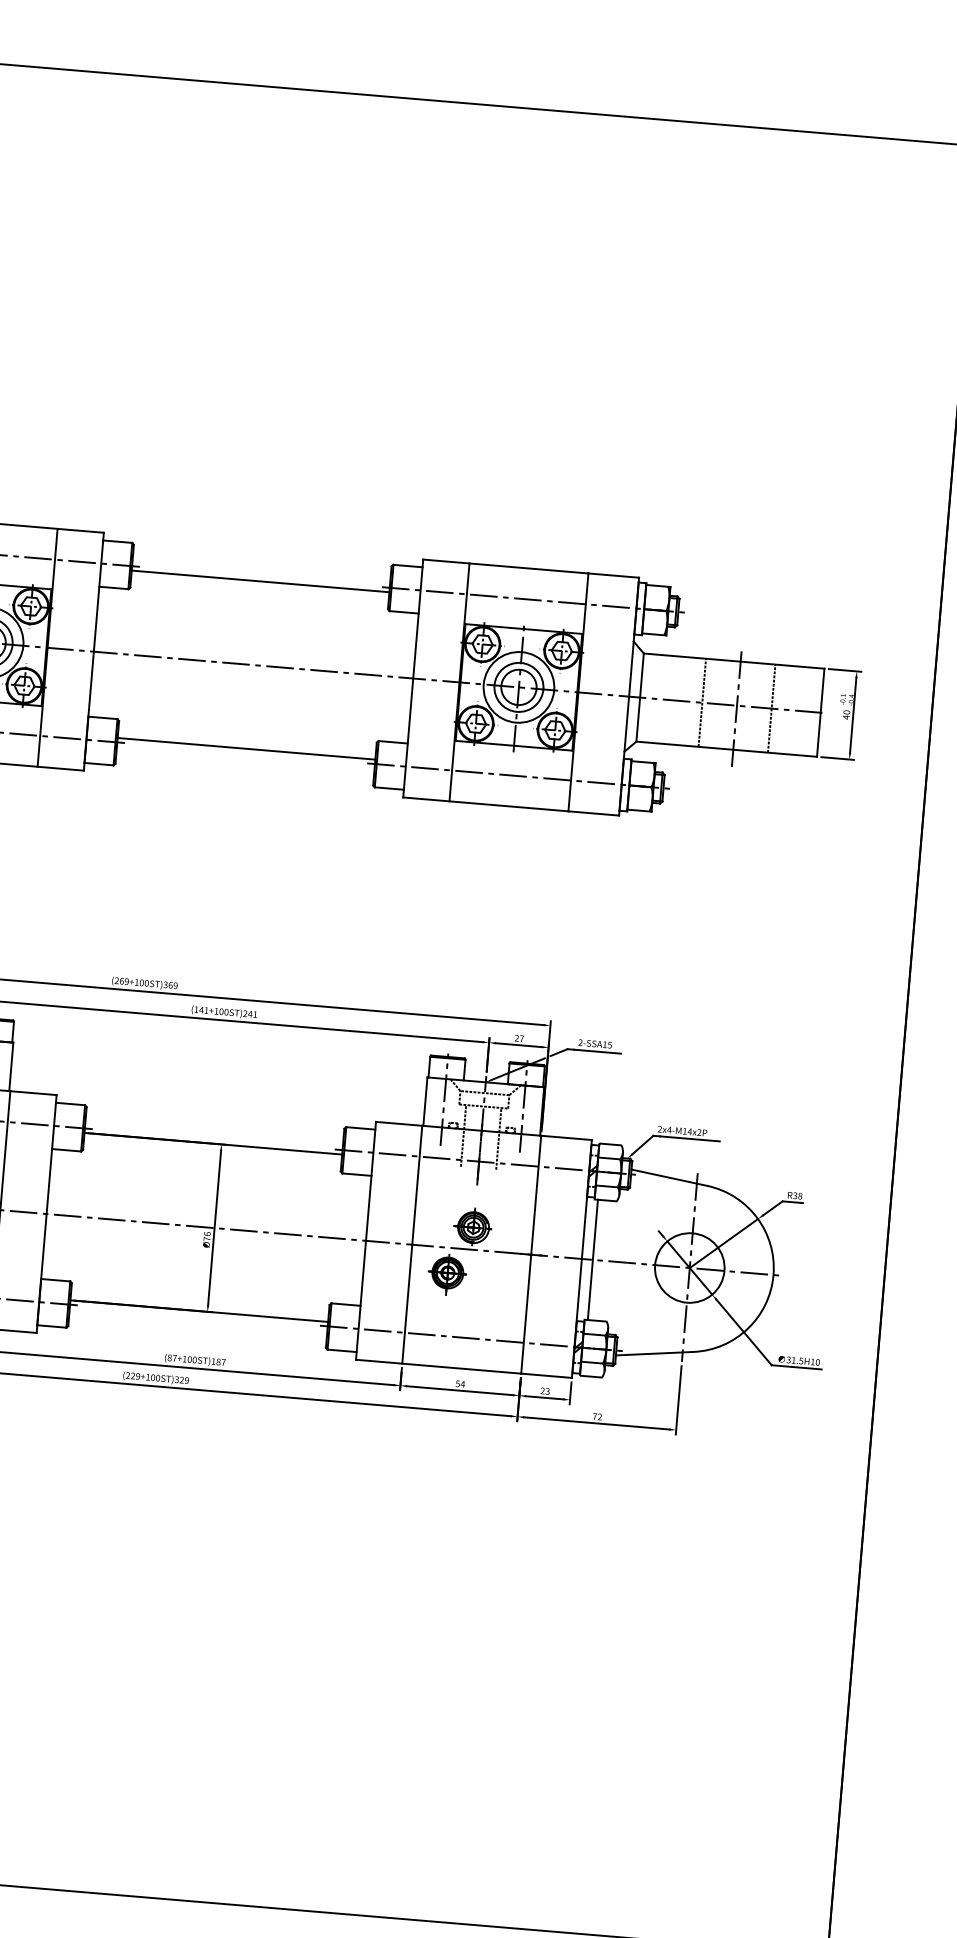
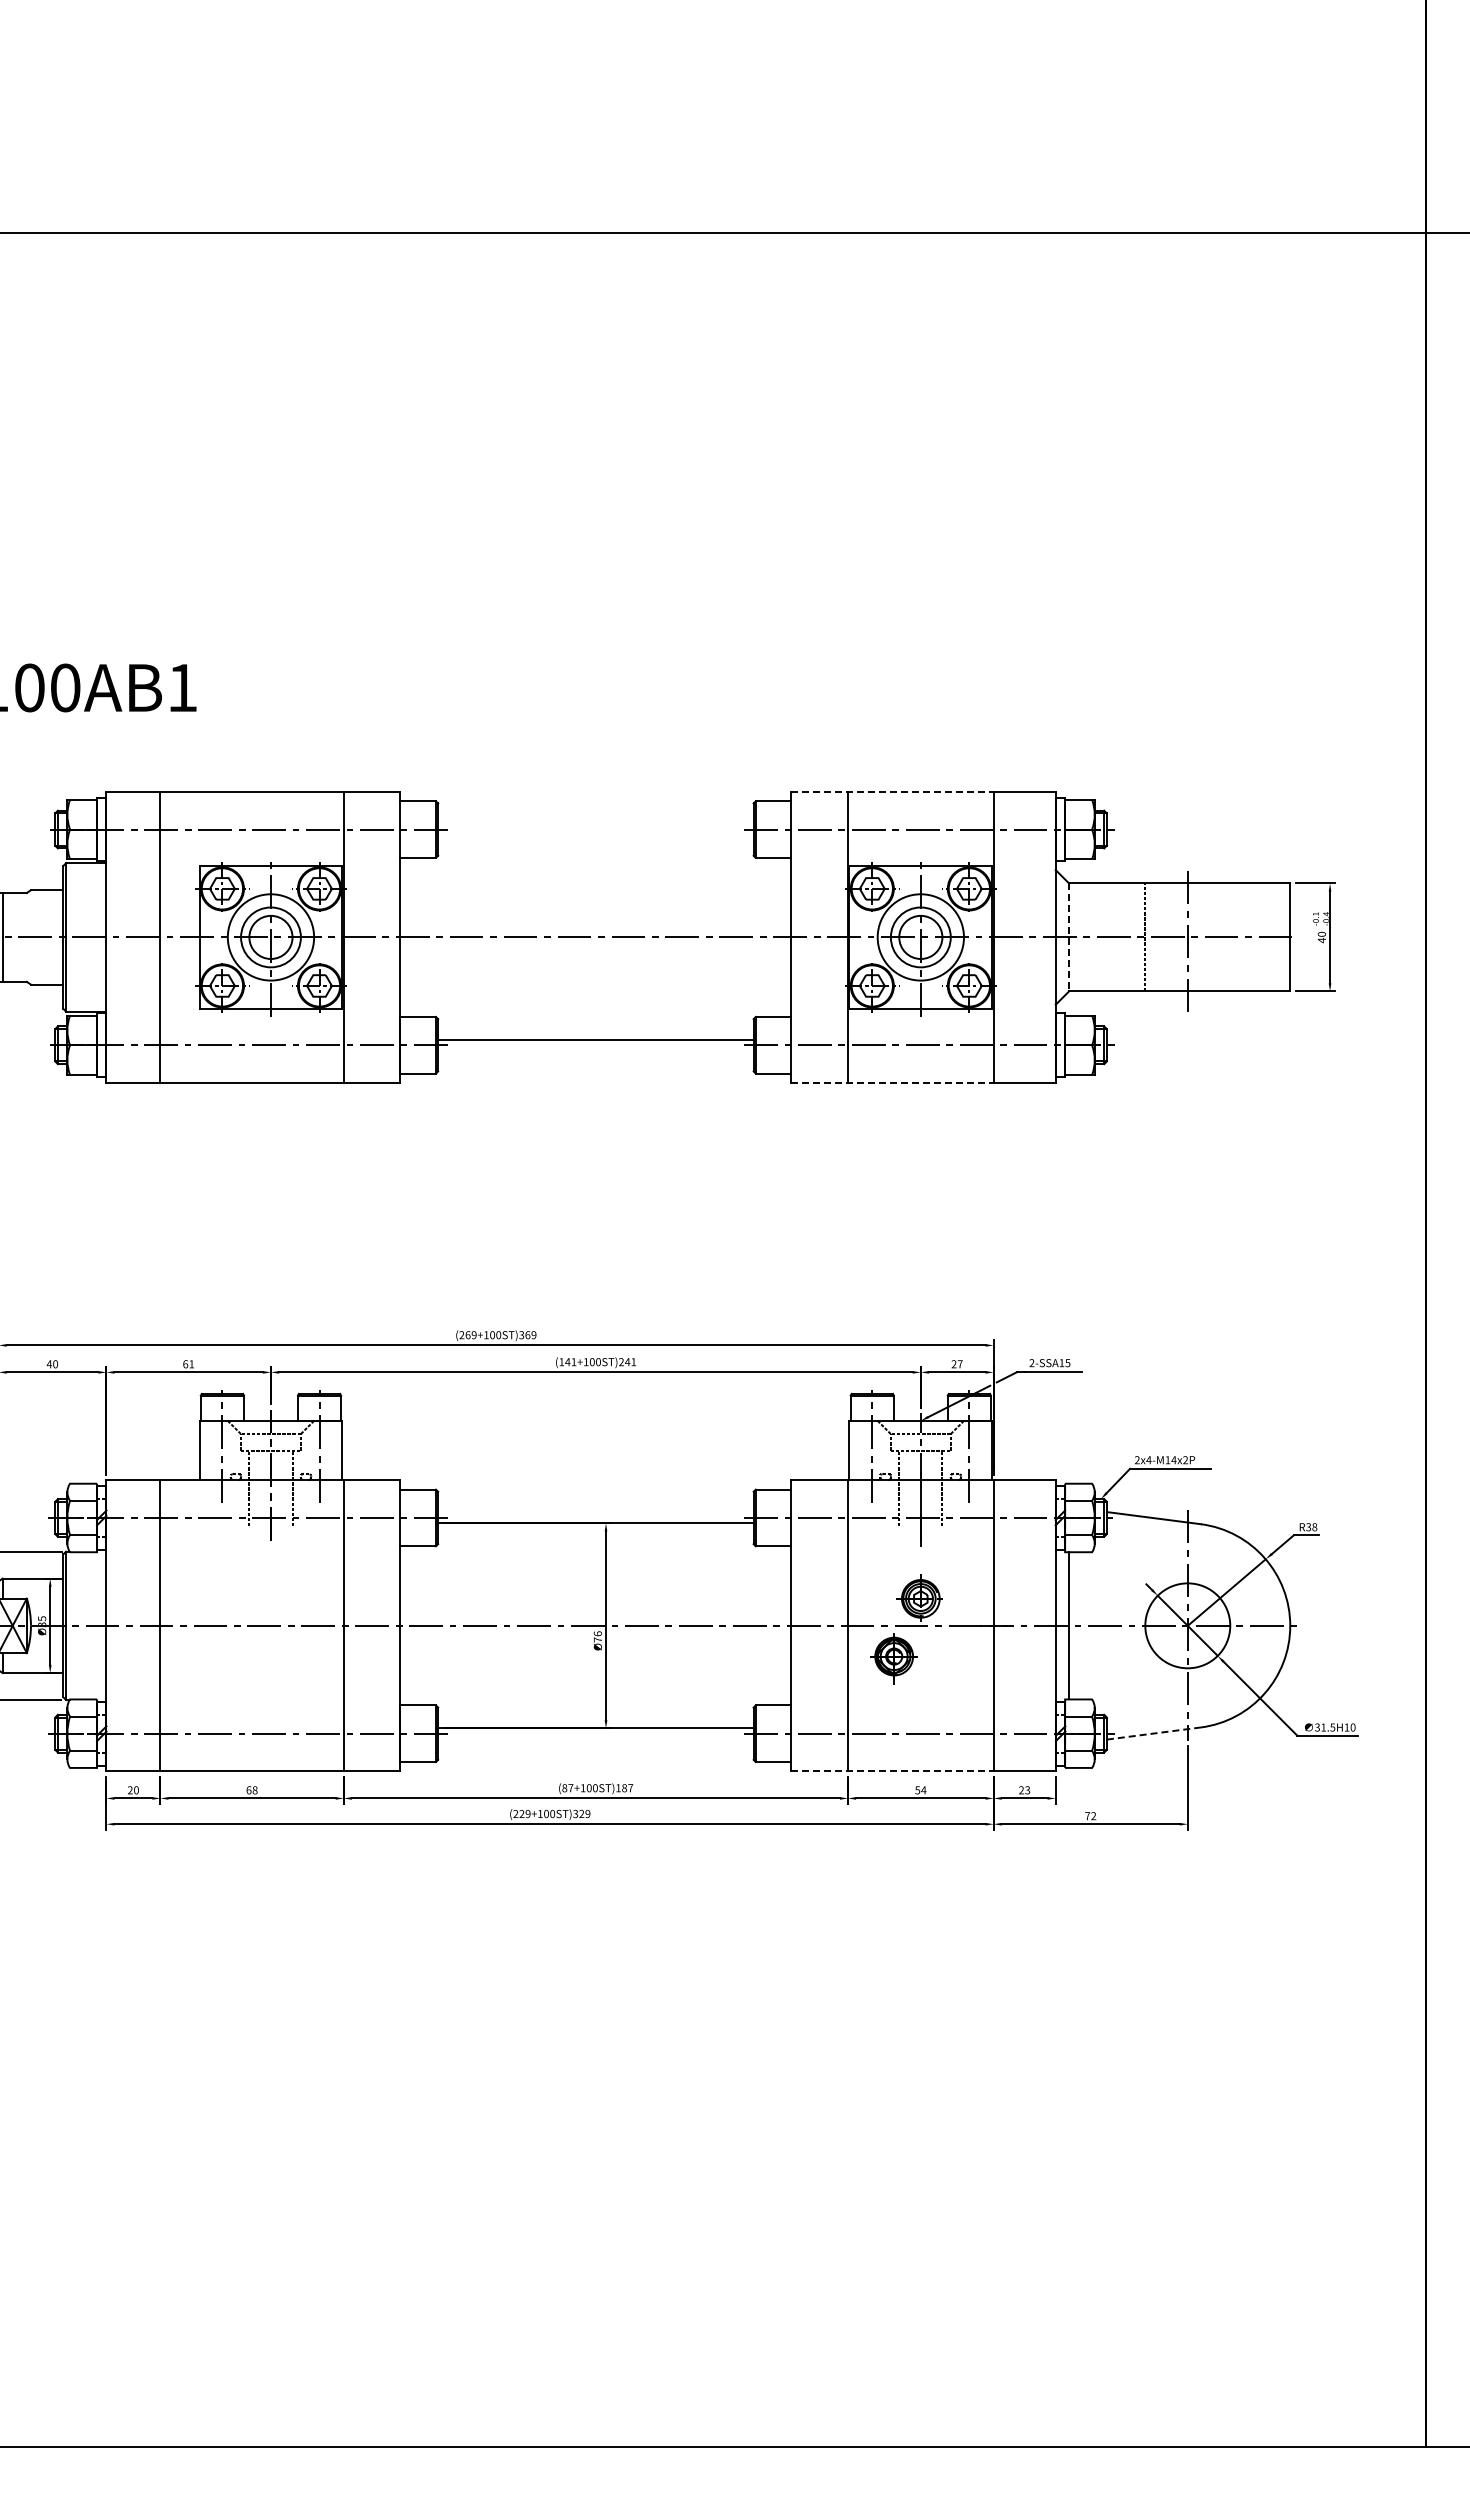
line: (506, 566) -> (893, 791), solid -> dashed
line: (260, 581) -> (595, 834), removed
line: (640, 697) -> (1069, 937), solid -> dashed
line: (771, 708) -> (1230, 937), removed
line: (486, 804) -> (893, 1083), solid -> dashed
line: (655, 1353) -> (1154, 1733), solid -> dashed
line: (439, 1366) -> (893, 1771), solid -> dashed

